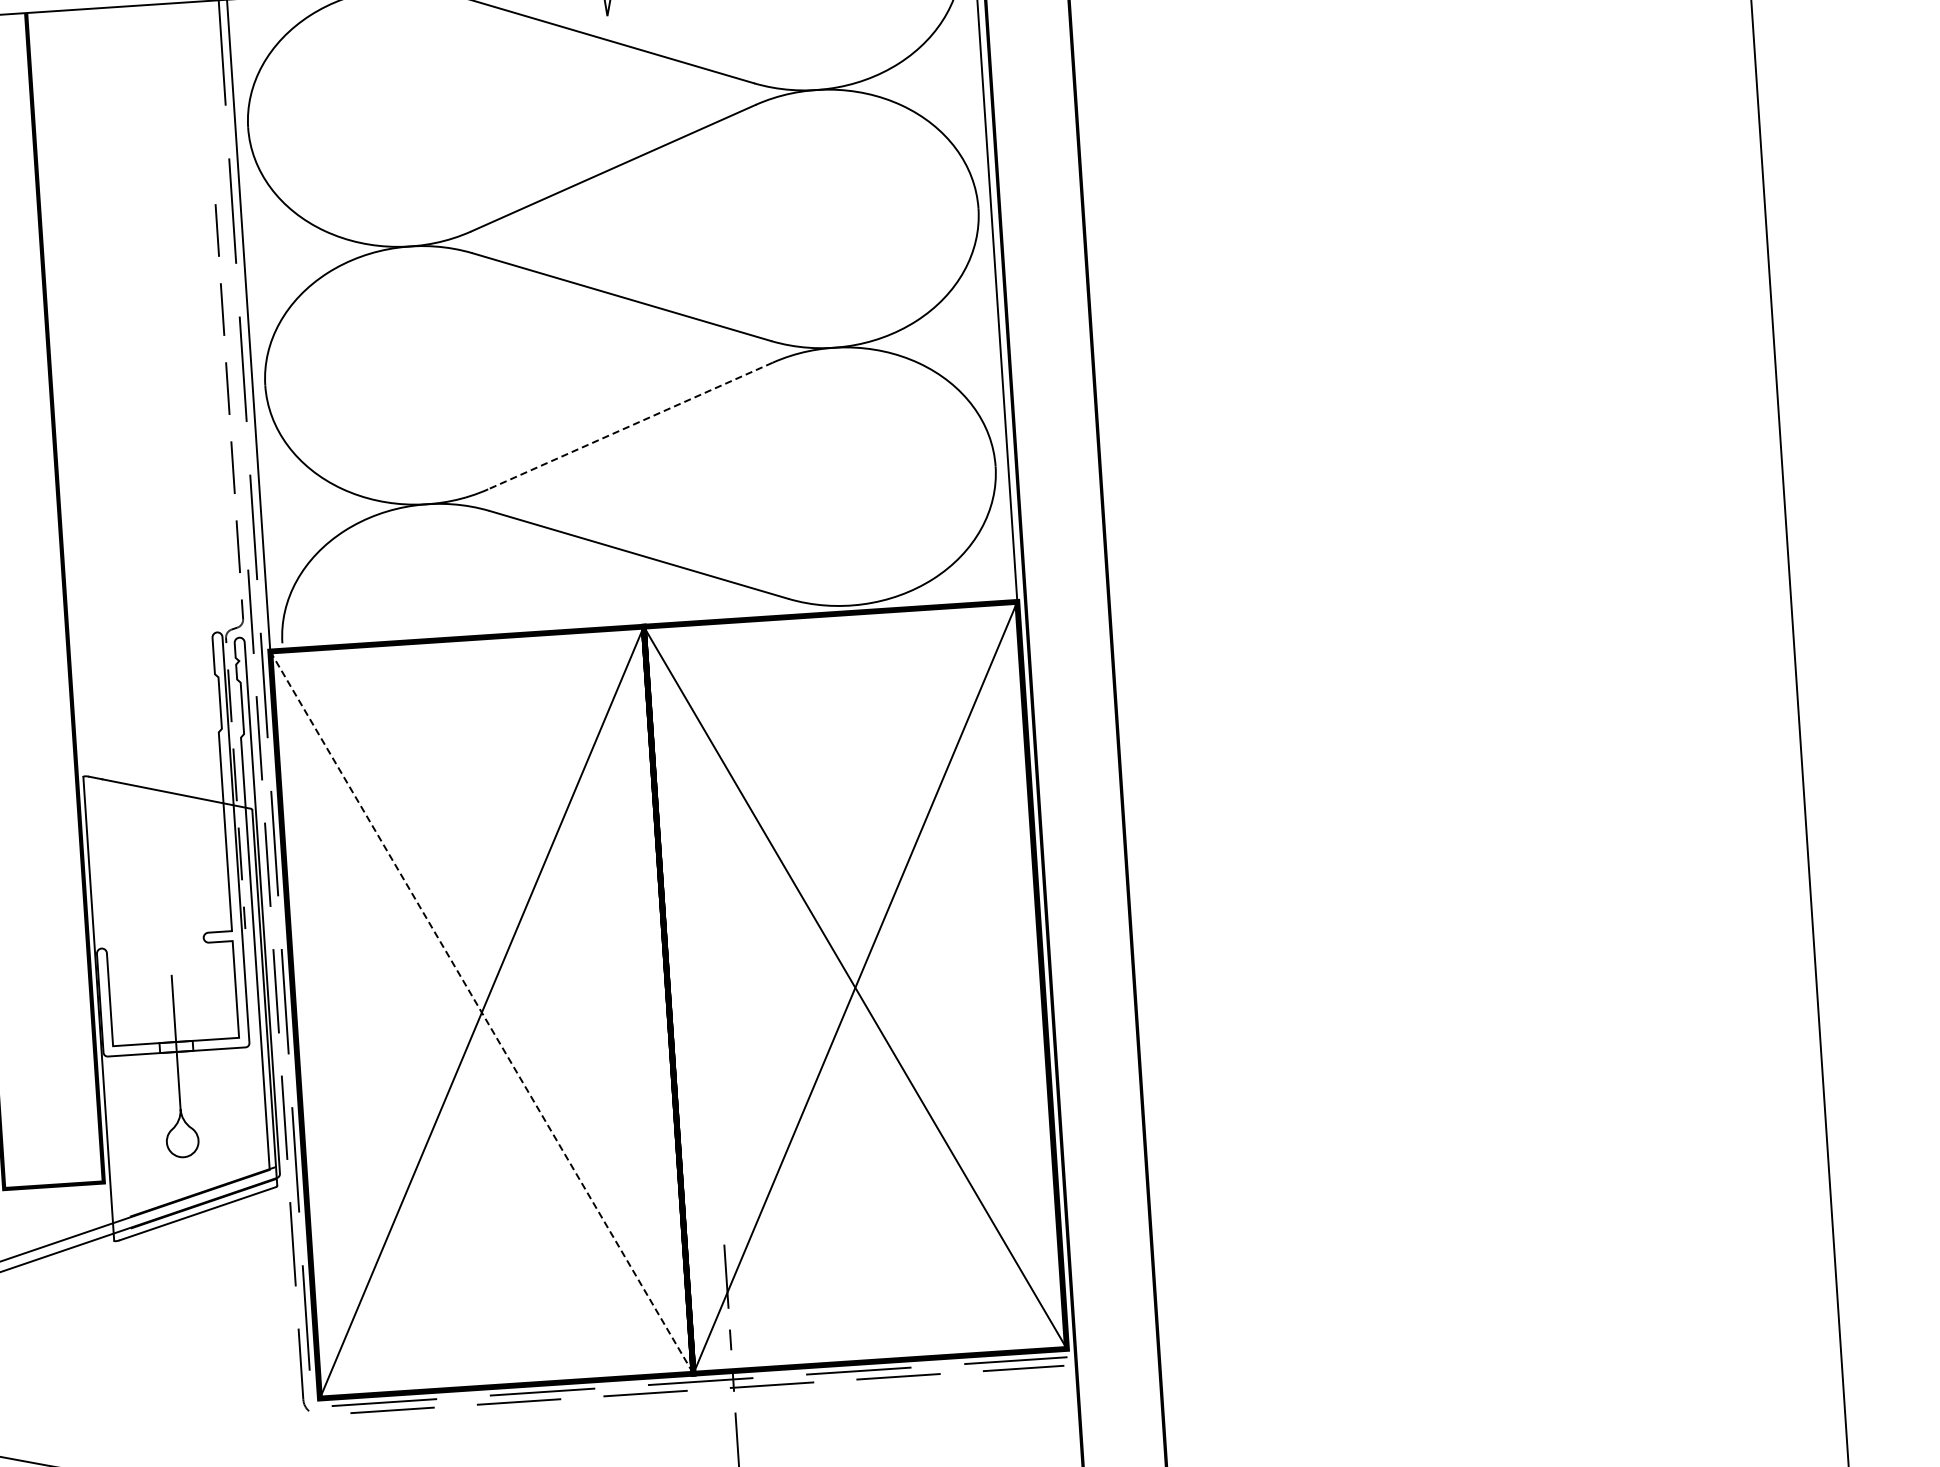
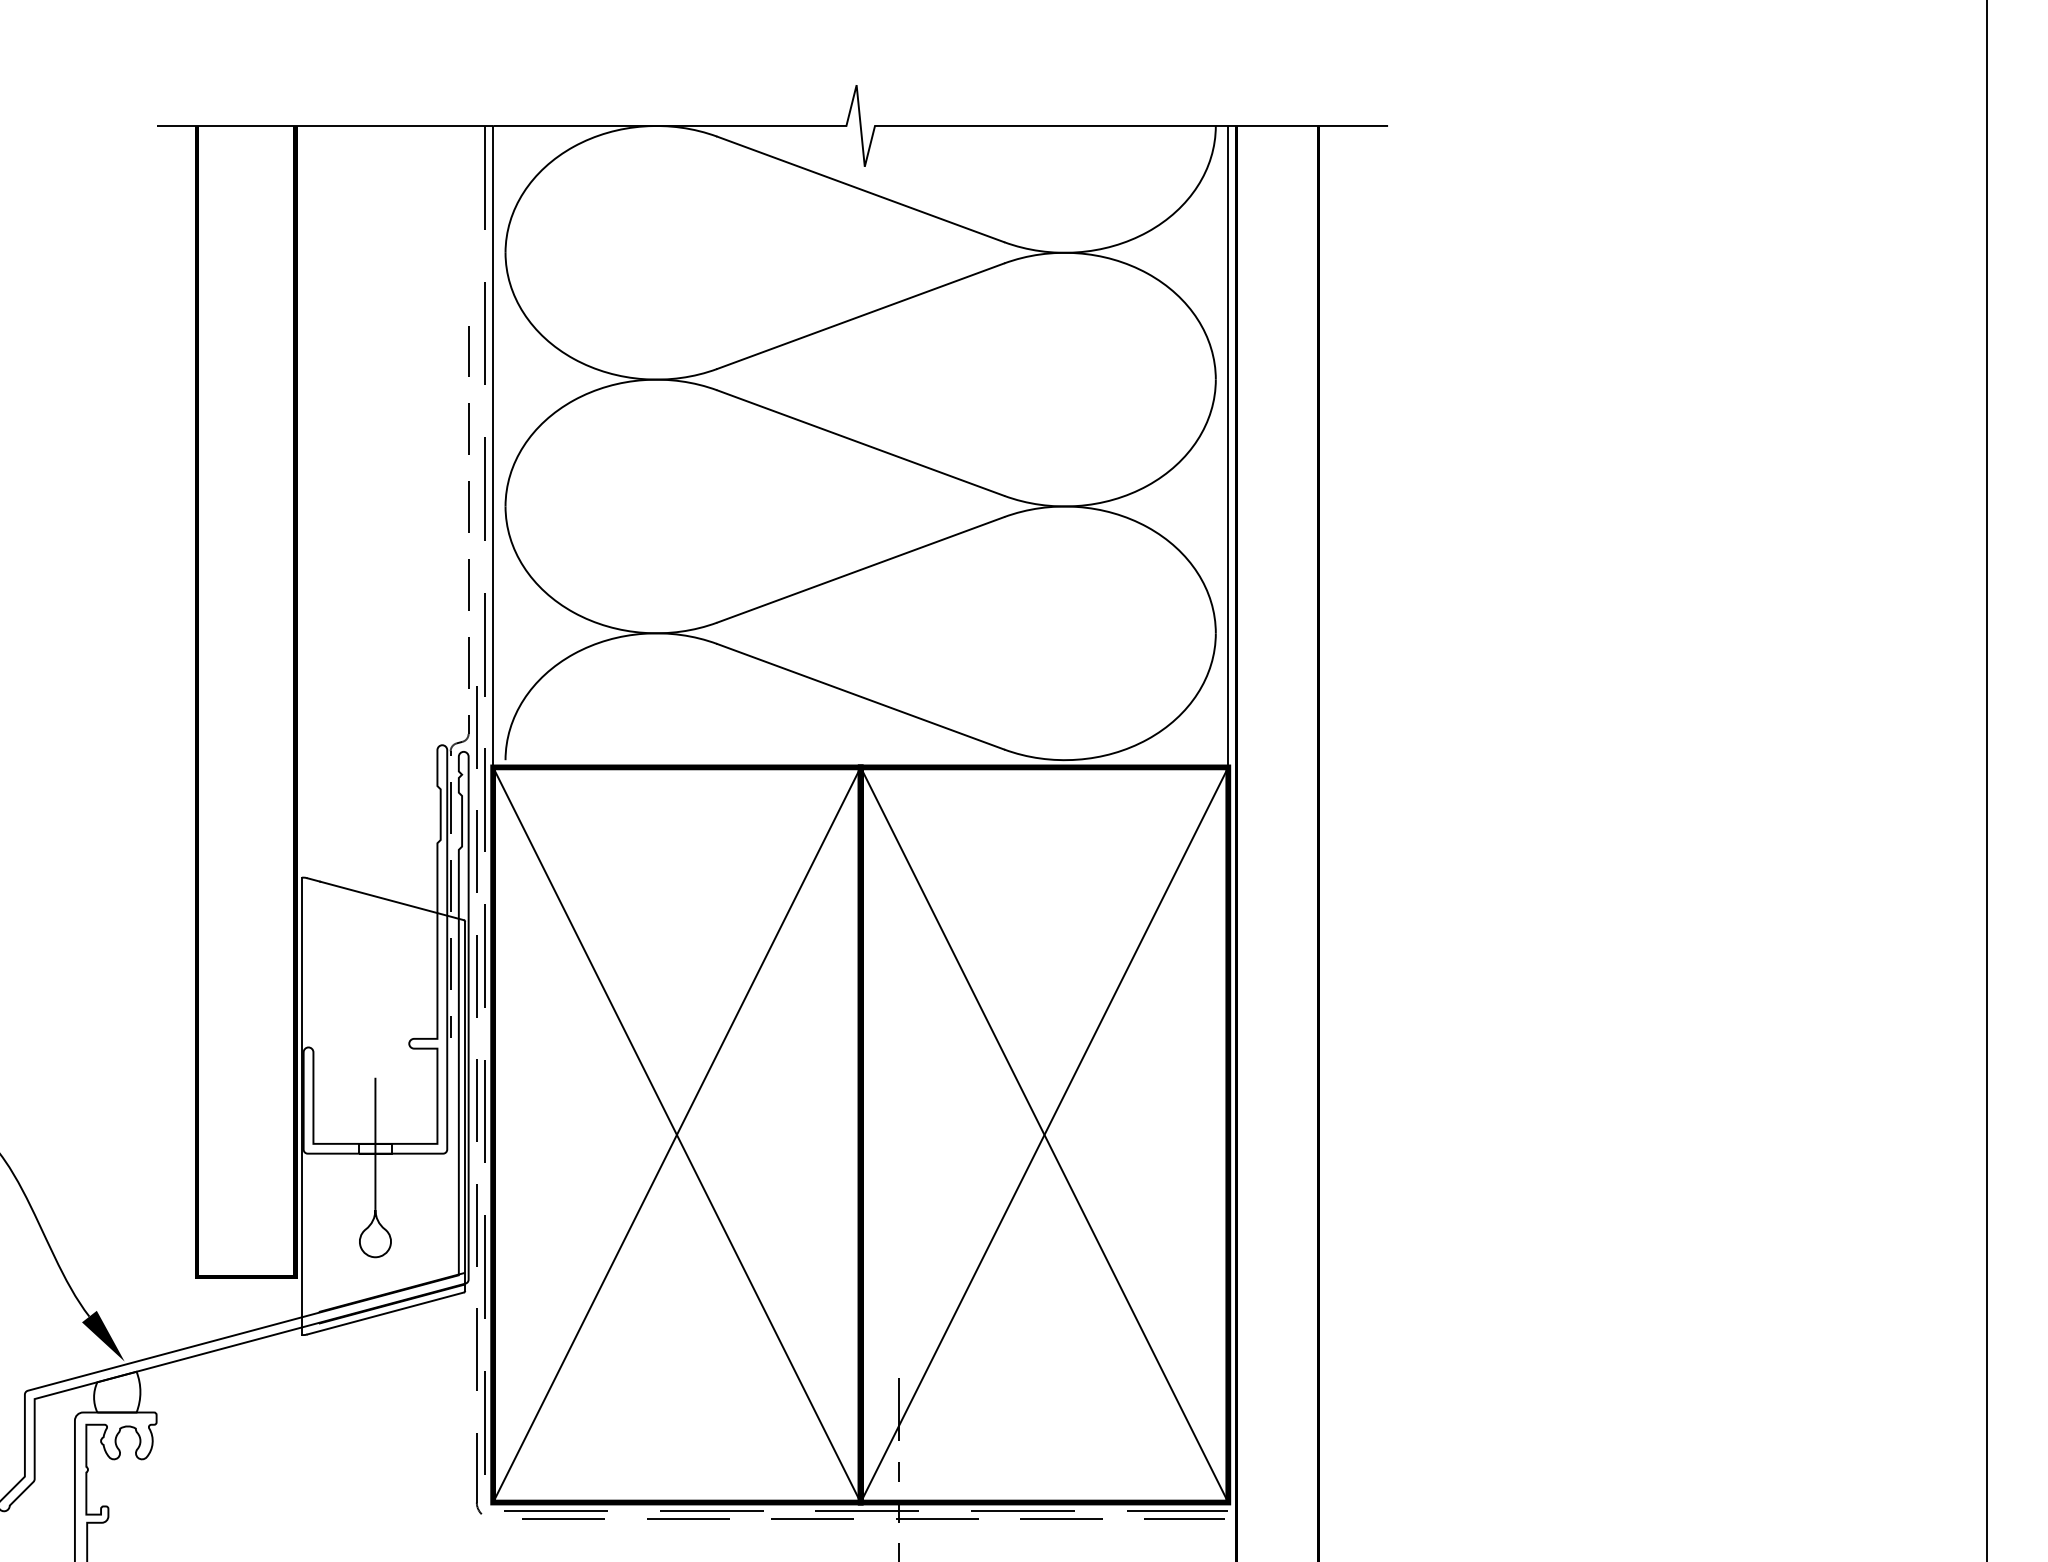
line: (630, 425) -> (860, 569), dashed -> solid
line: (481, 1012) -> (676, 1134), dashed -> solid

